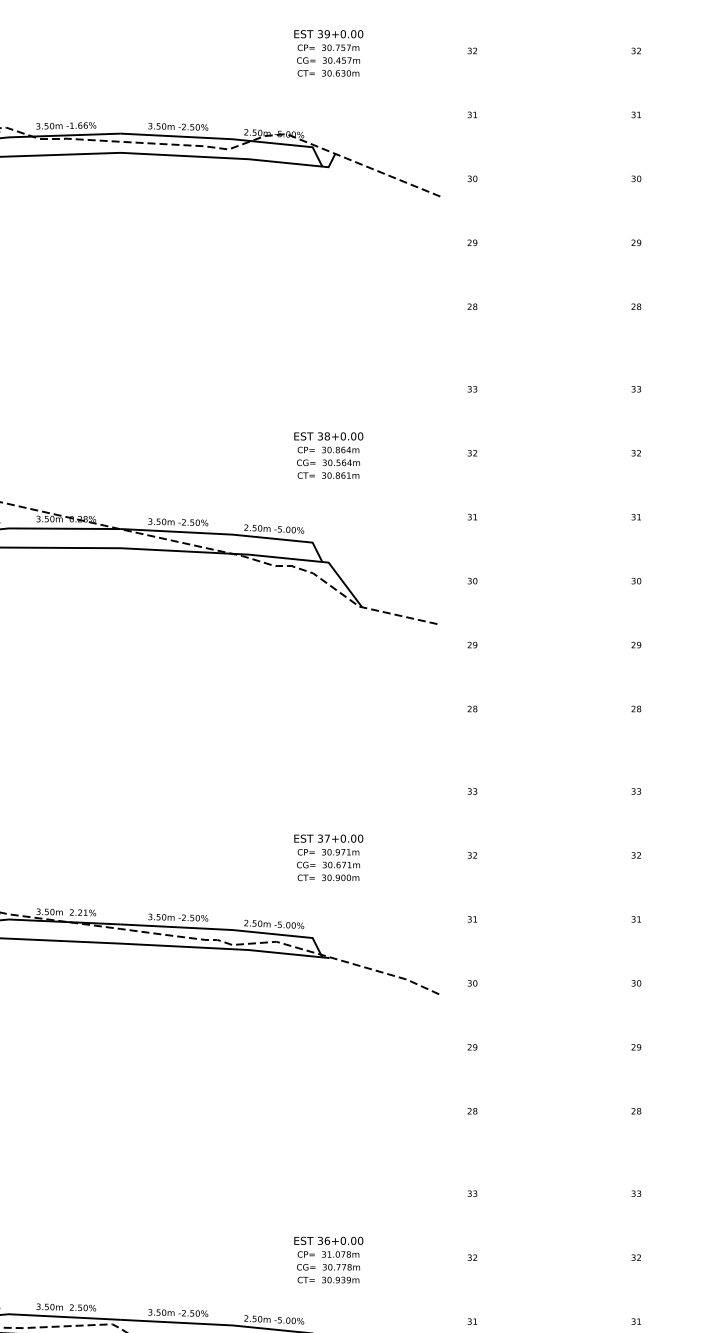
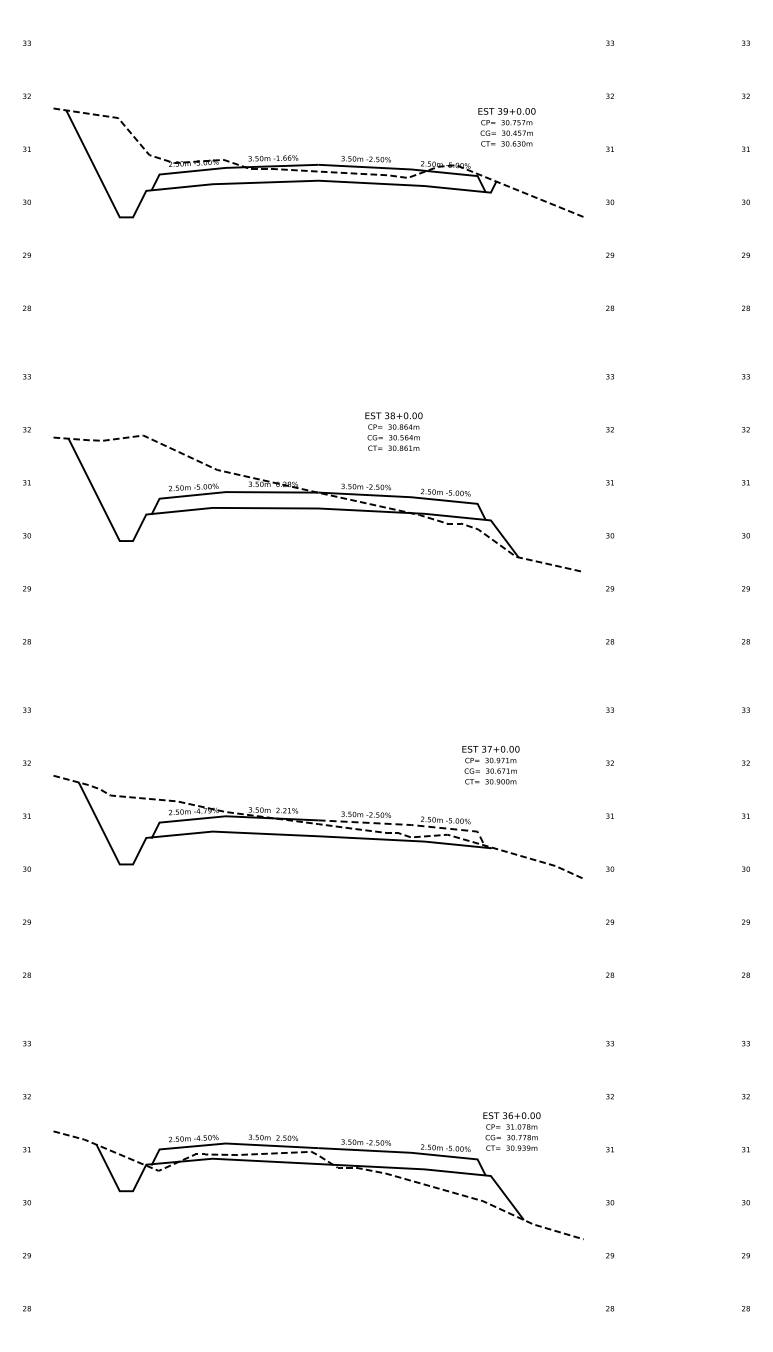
text: (328, 53) -> (506, 127), moved
text: (328, 455) -> (393, 431), moved
line: (229, 929) -> (408, 824), solid -> dashed
text: (328, 1259) -> (511, 1131), moved

